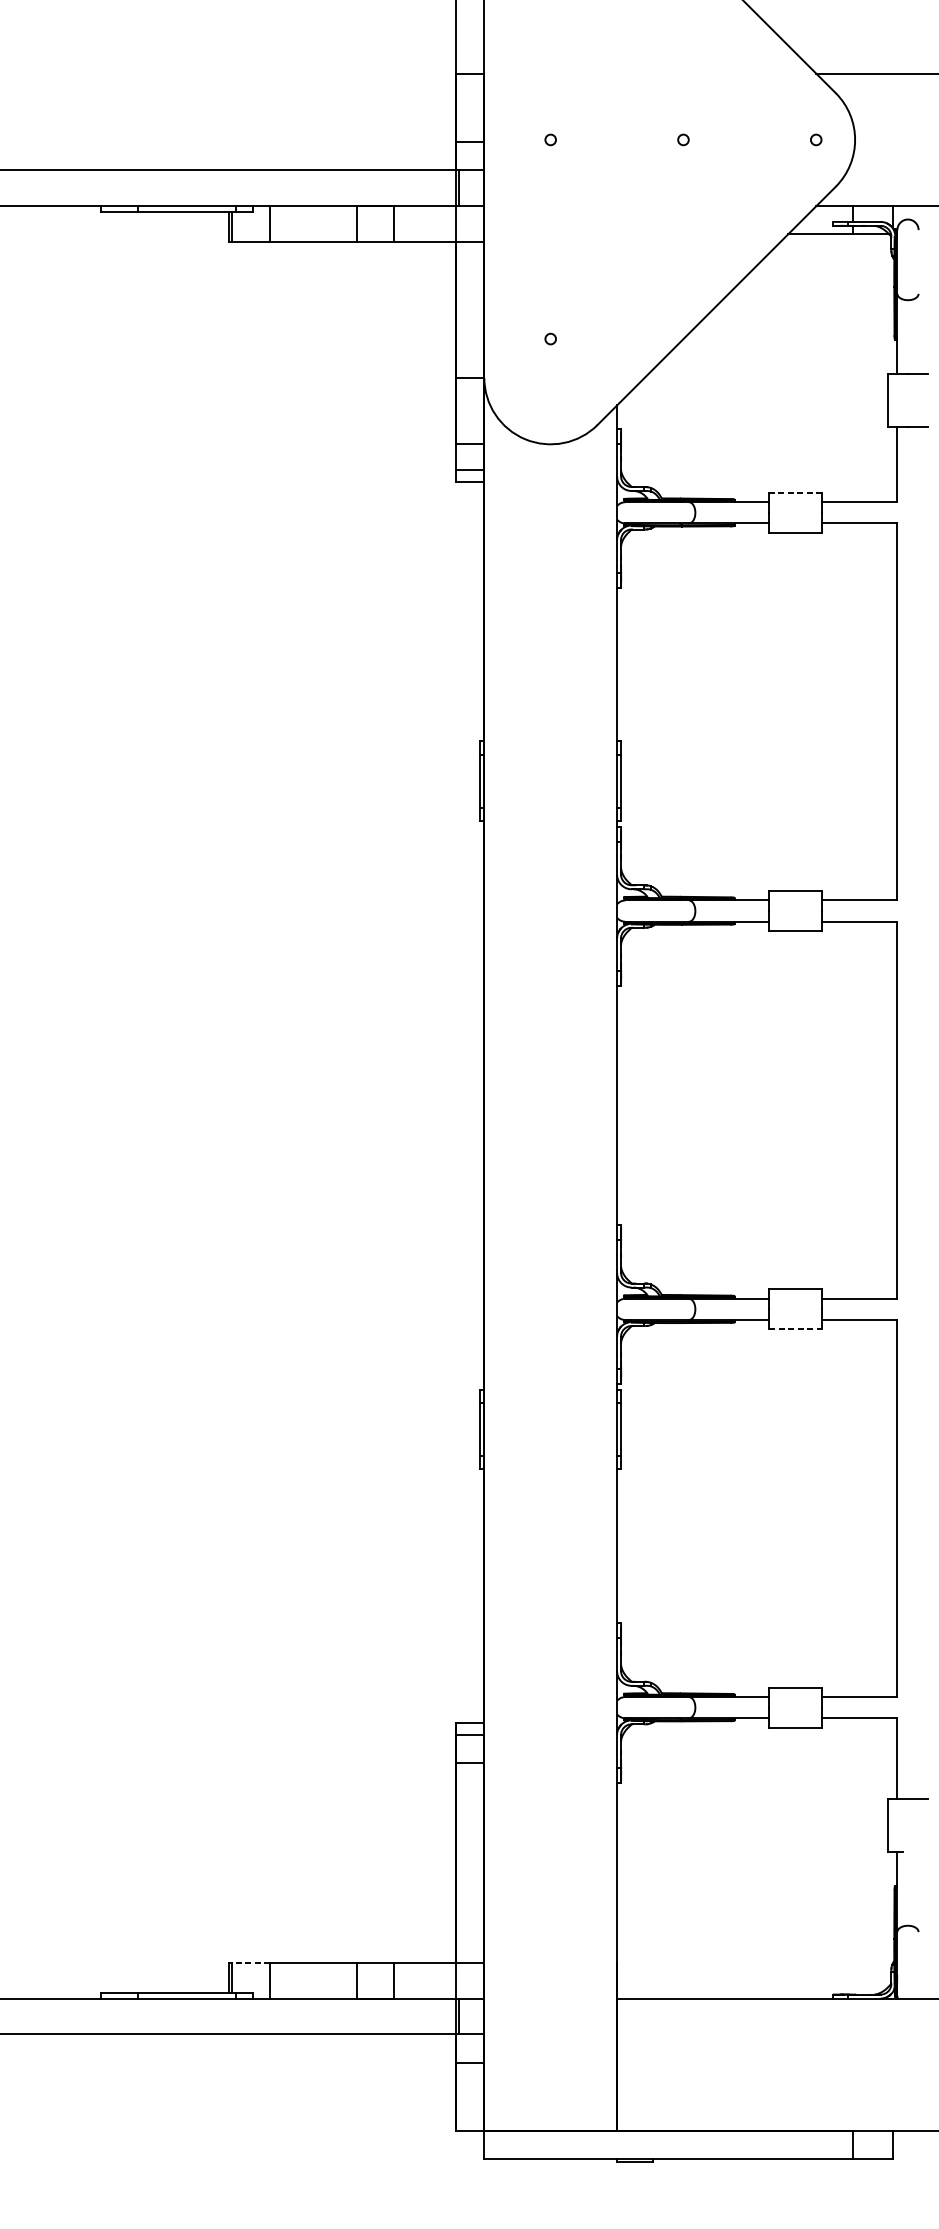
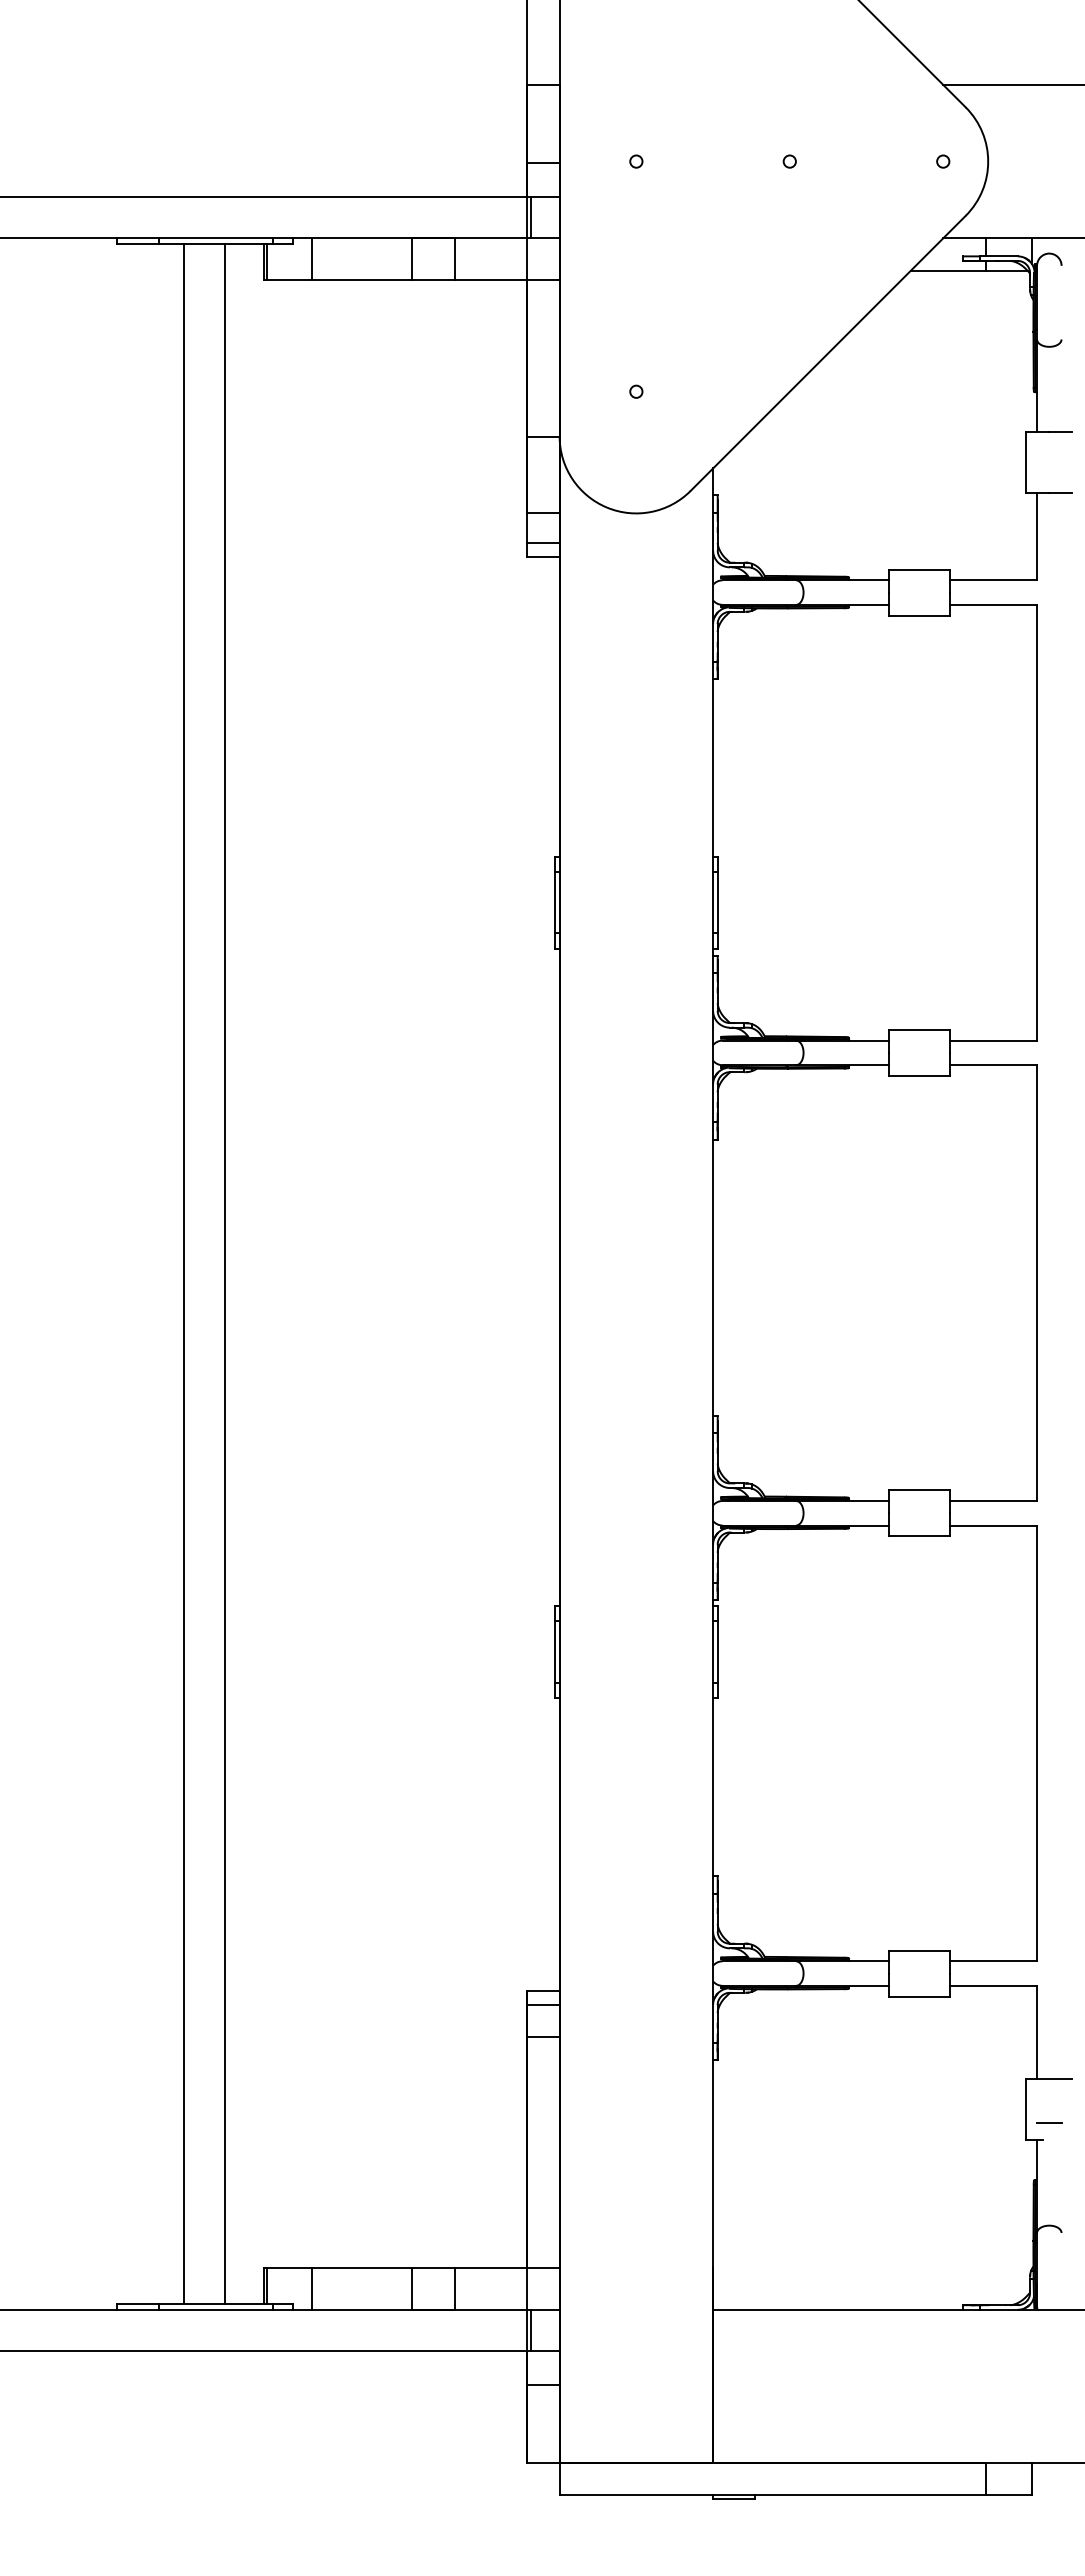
line: (795, 492) -> (919, 569), dashed -> solid
line: (159, 1101) -> (184, 1273), added
line: (195, 1101) -> (225, 1273), added
line: (795, 1329) -> (919, 1536), dashed -> solid
line: (908, 1836) -> (1049, 2122), added
line: (250, 1962) -> (289, 2268), dashed -> solid

